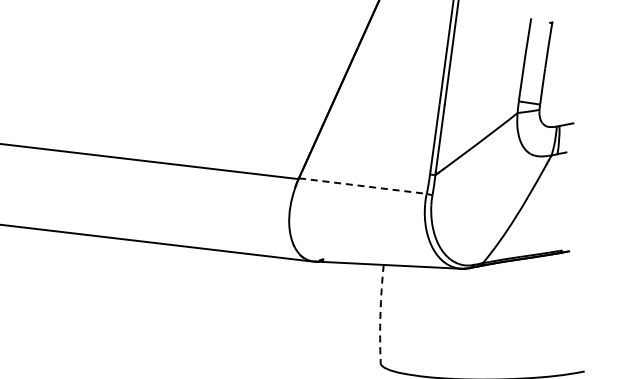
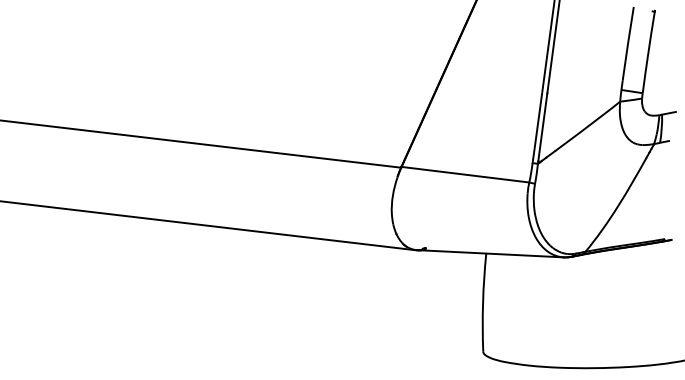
line: (362, 185) -> (465, 174), dashed -> solid
arc: (380, 313) -> (483, 302), dashed -> solid

